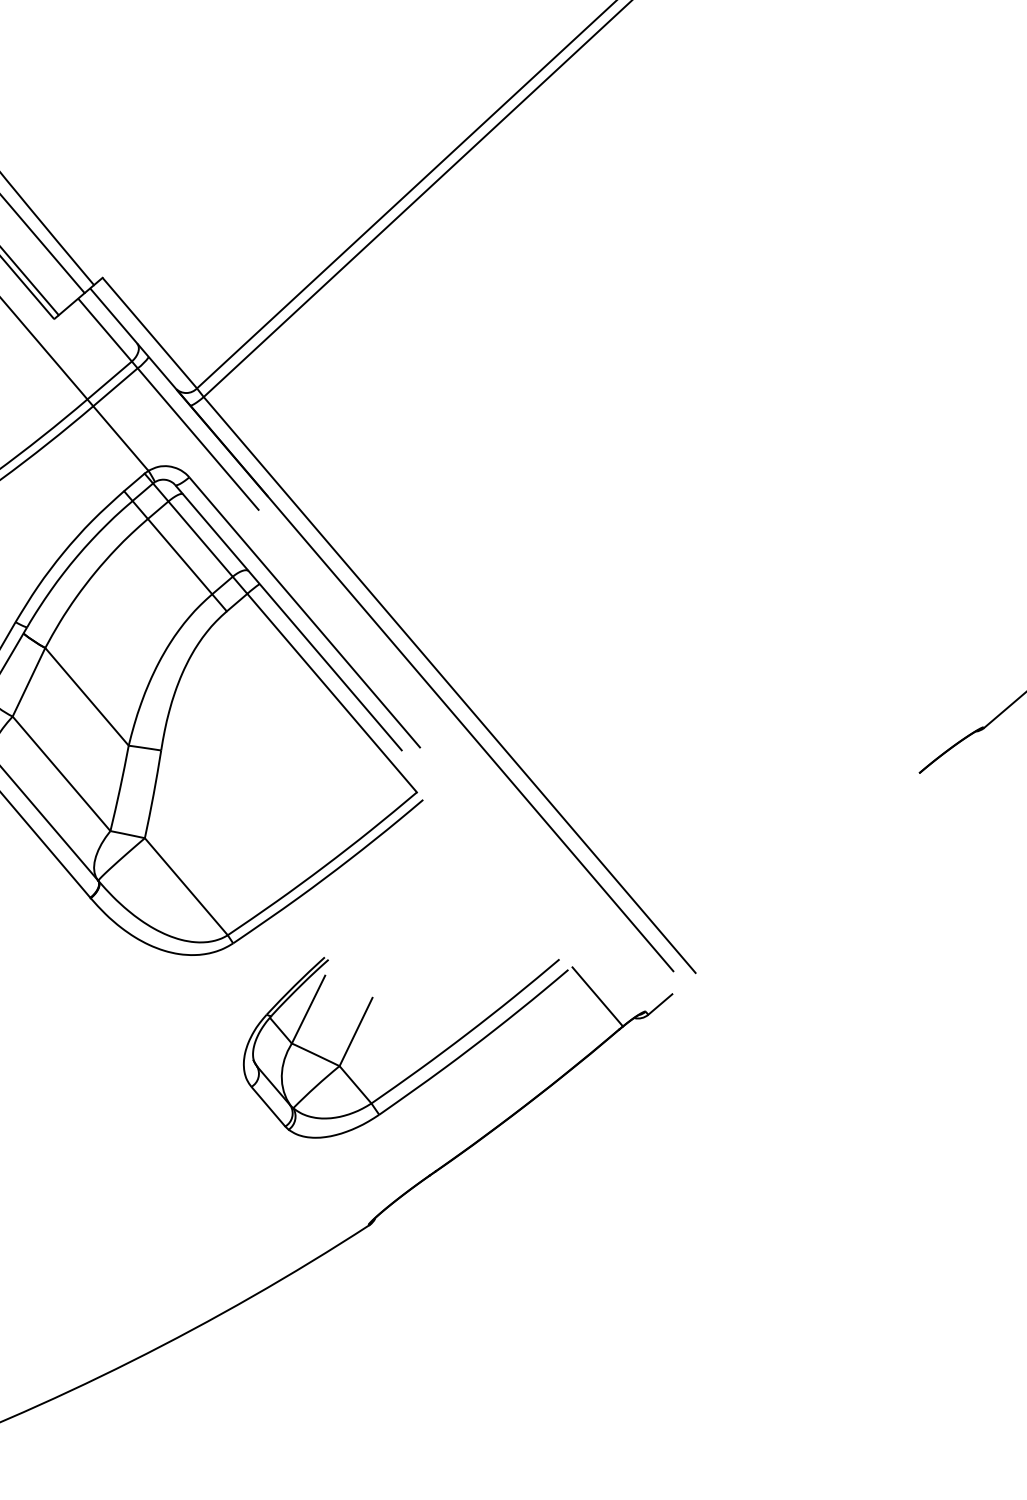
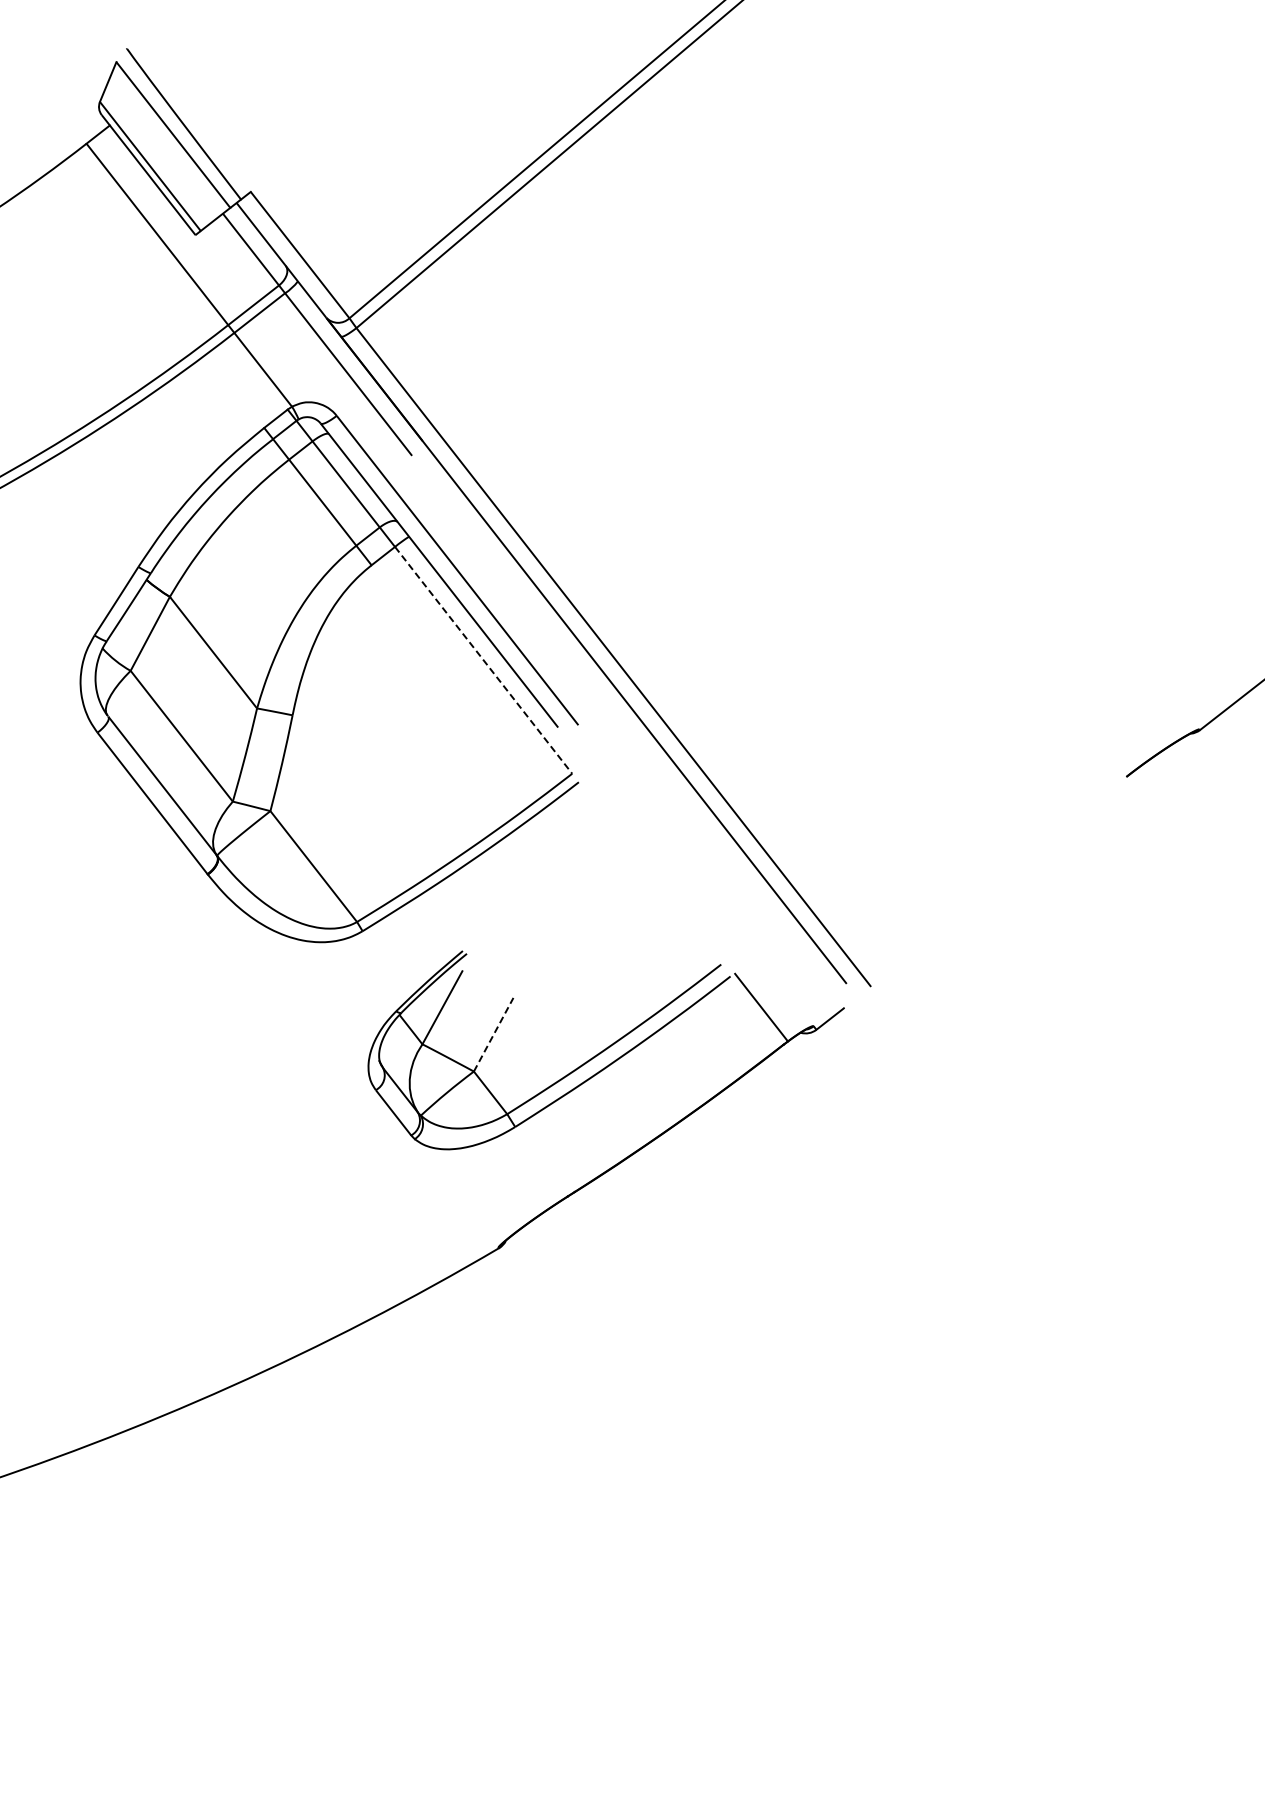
line: (332, 693) -> (483, 660), solid -> dashed
line: (355, 1031) -> (493, 1034), solid -> dashed

